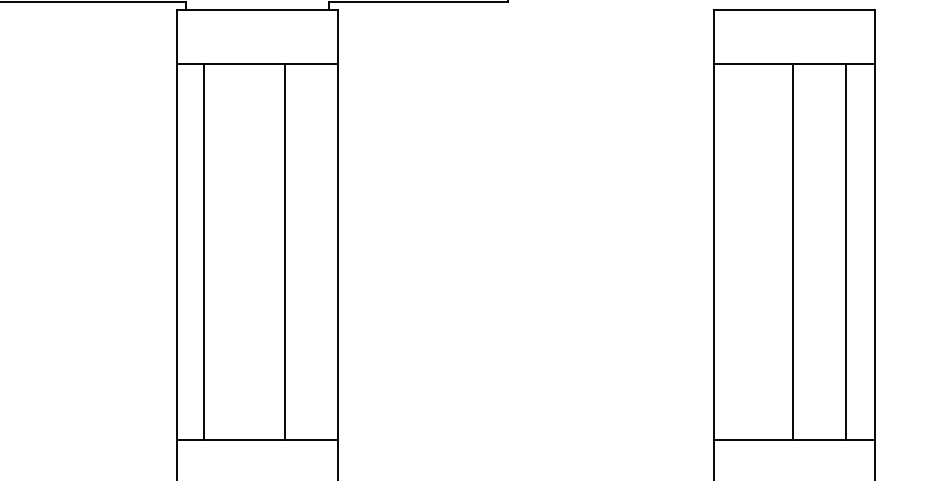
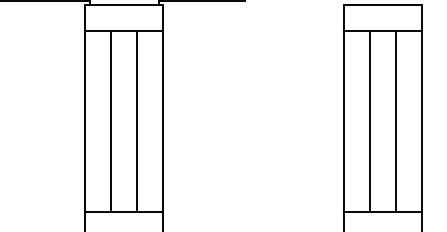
line: (204, 251) -> (111, 121), moved
line: (793, 251) -> (370, 121), moved
line: (847, 251) -> (396, 121), moved

